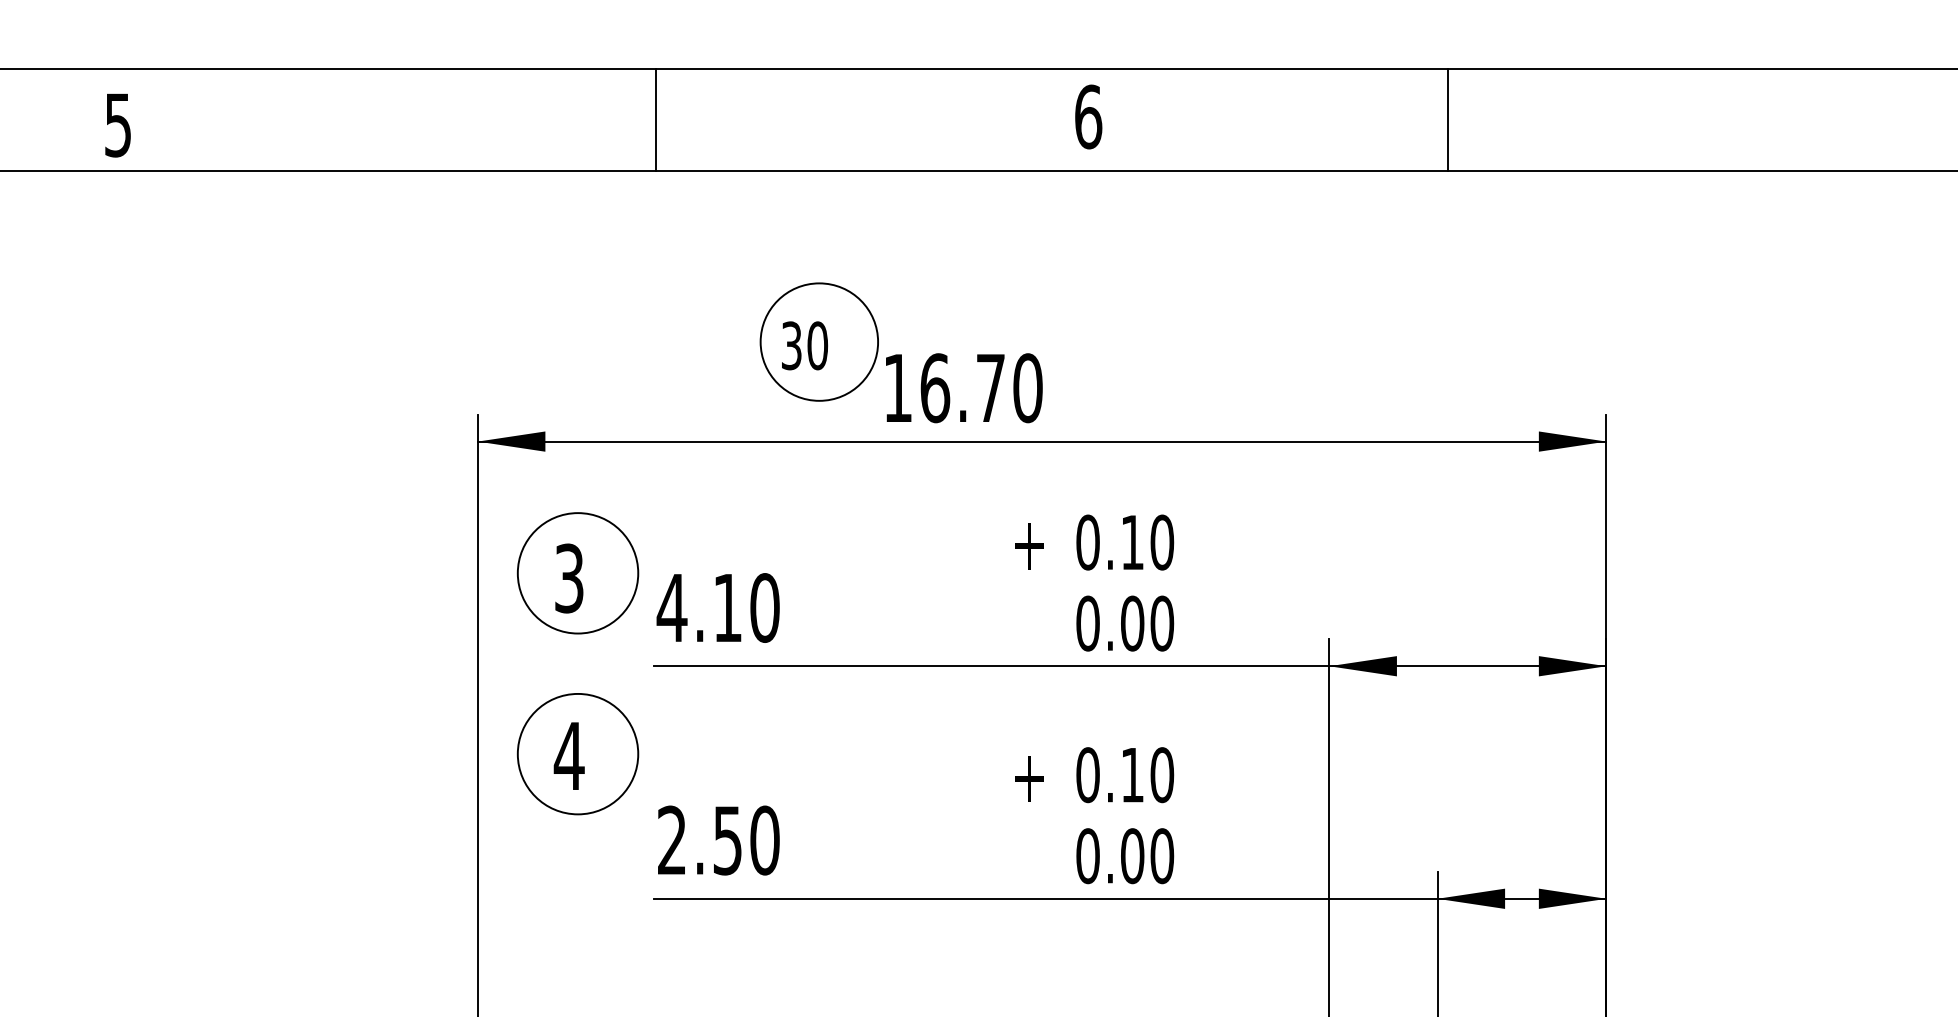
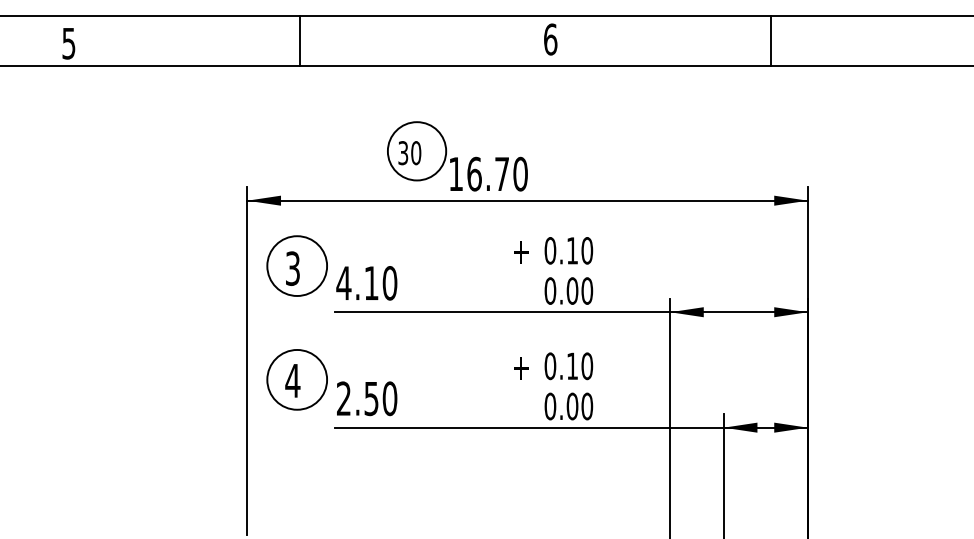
line: (655, 118) -> (299, 40), moved
line: (1448, 118) -> (771, 40), moved
part: (576, 753) -> (296, 379), moved

